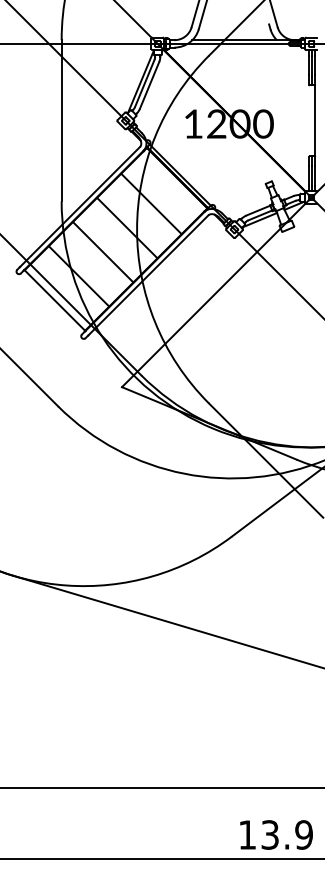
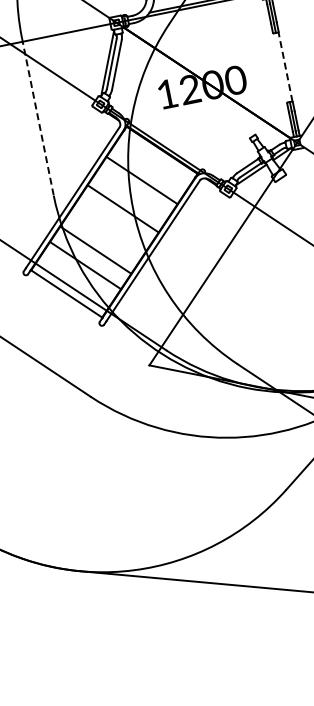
line: (61, 120) -> (37, 116), solid -> dashed
line: (314, 120) -> (284, 66), solid -> dashed
line: (102, 252) -> (95, 250), moved

